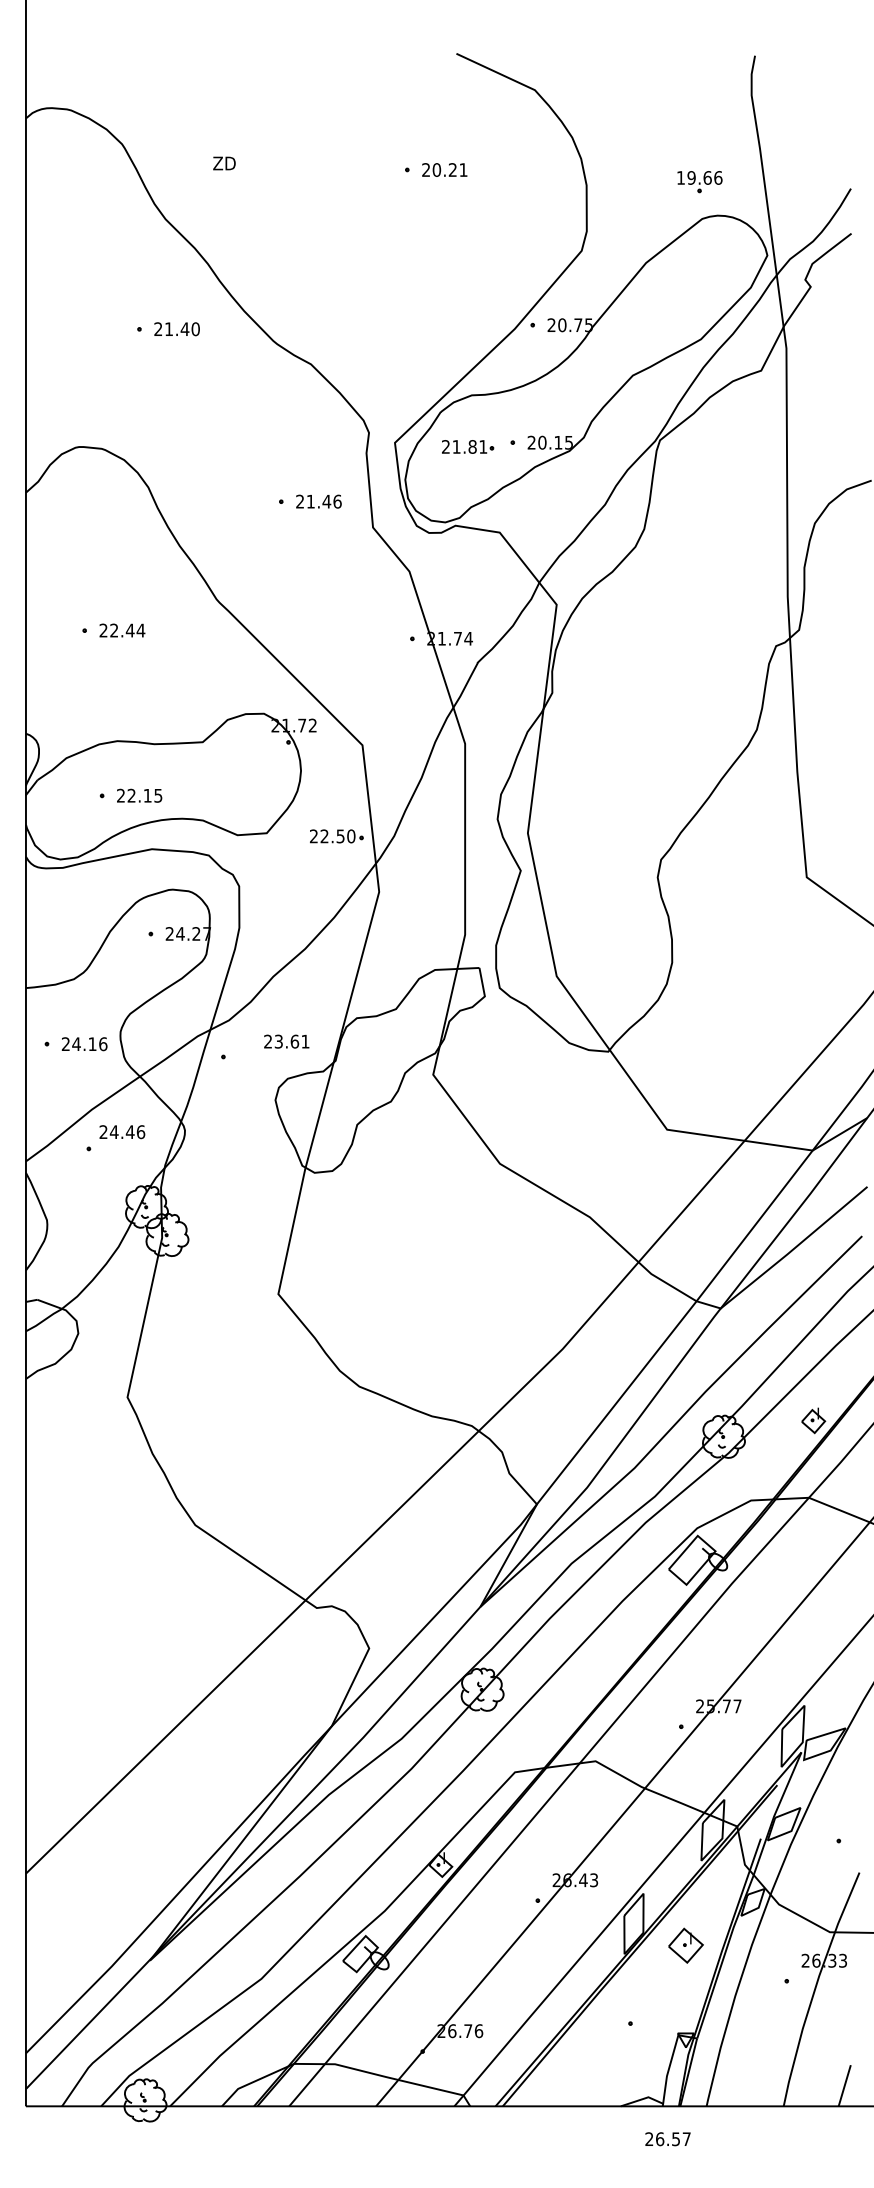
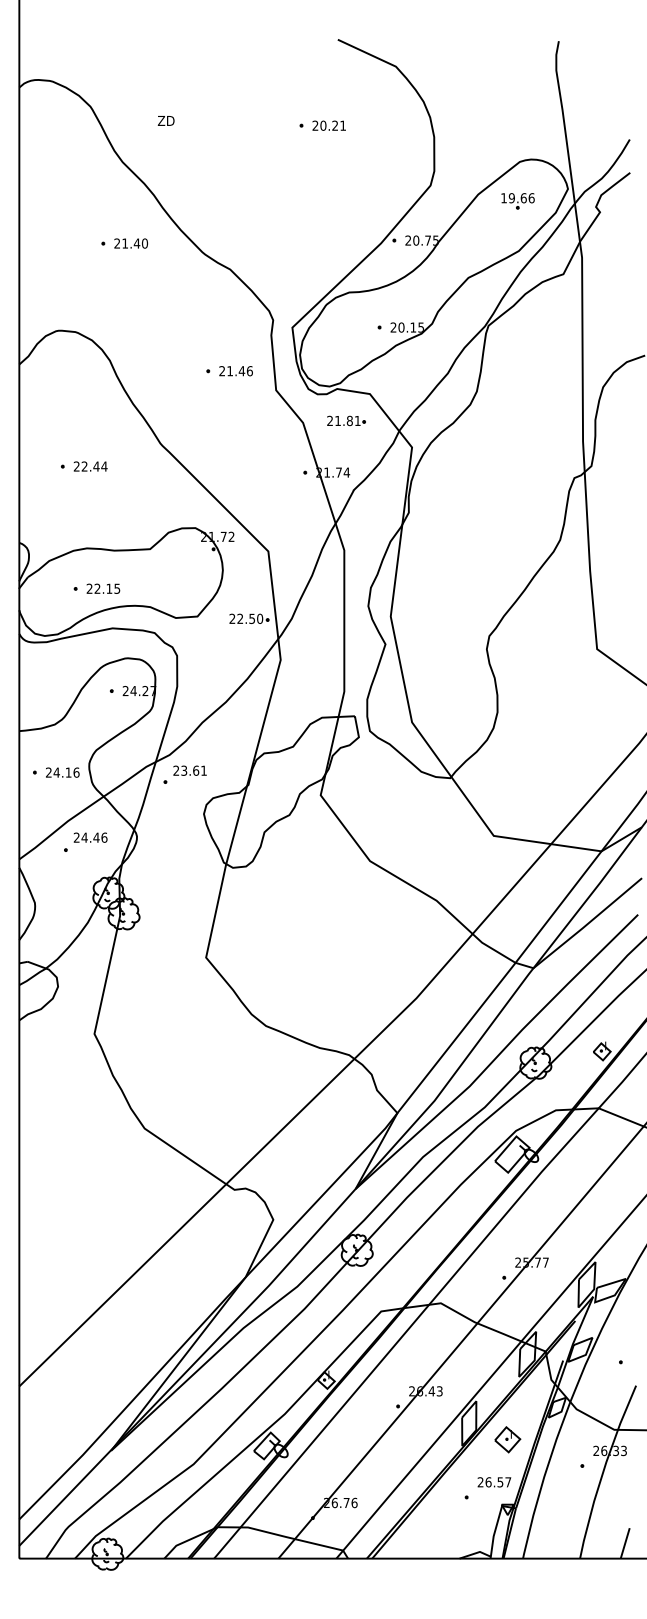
part: (699, 182) -> (517, 201), moved
part: (468, 446) -> (346, 420), moved
text: (286, 1041) -> (189, 770), moved
text: (667, 2139) -> (494, 1482), moved

